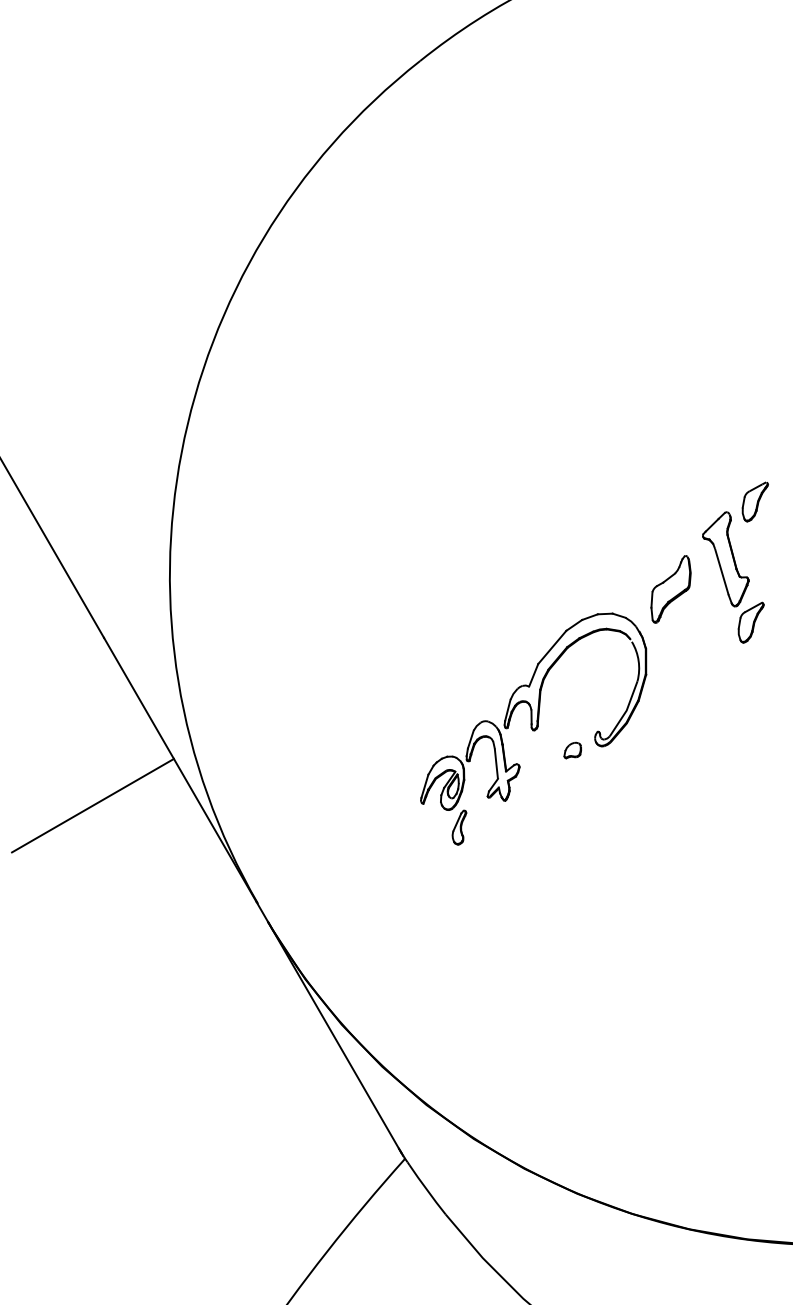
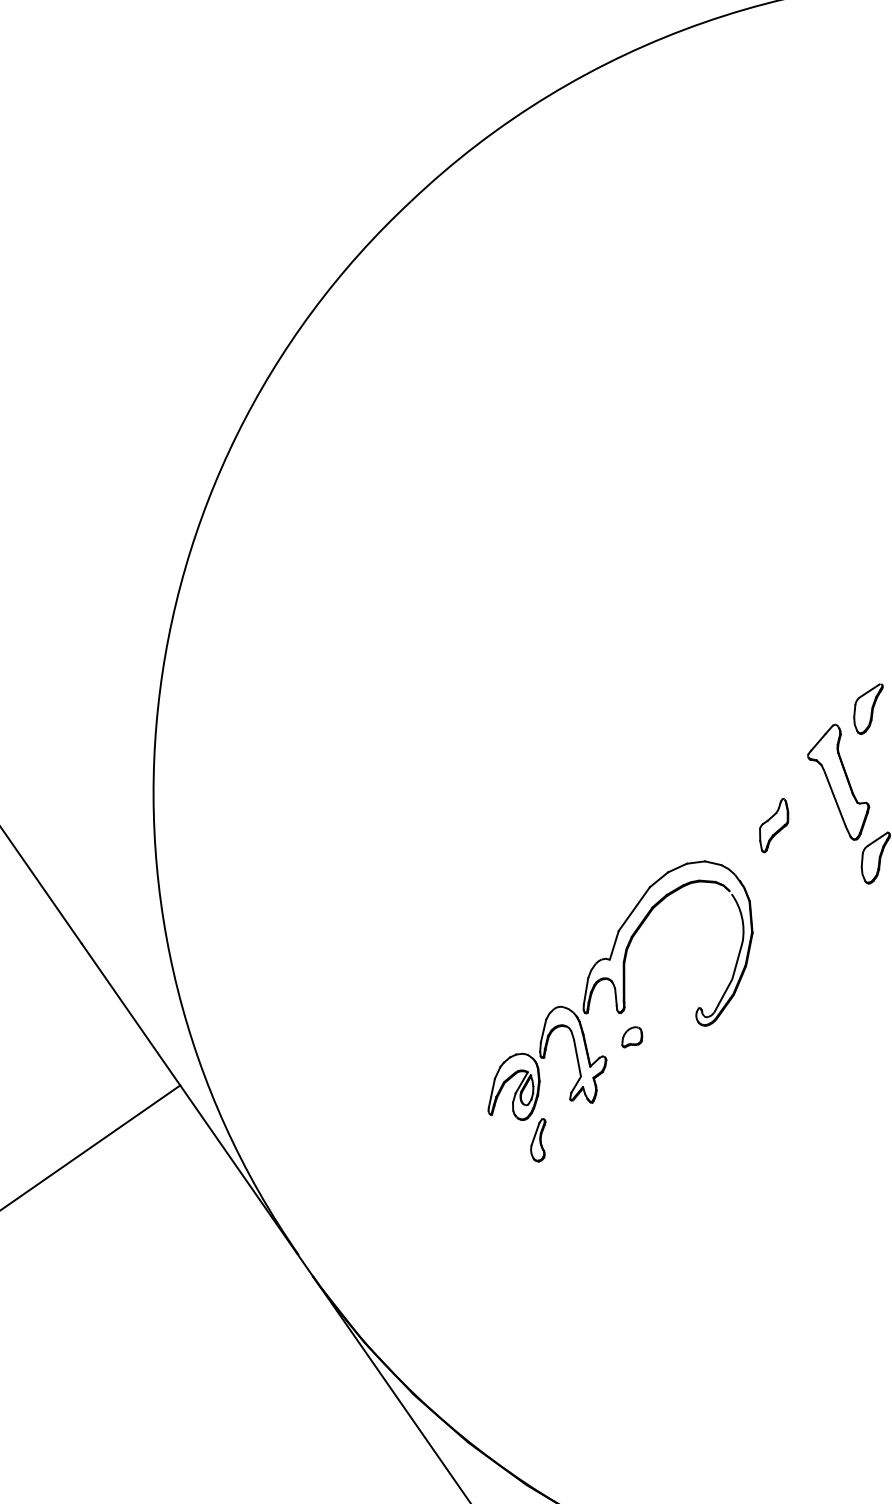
part: (670, 589) -> (773, 825), size x0.62
part: (572, 750) -> (631, 1037), moved

